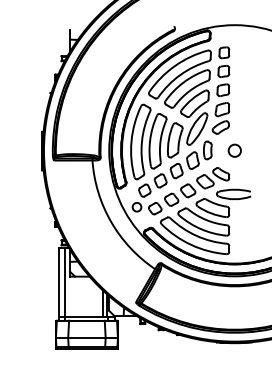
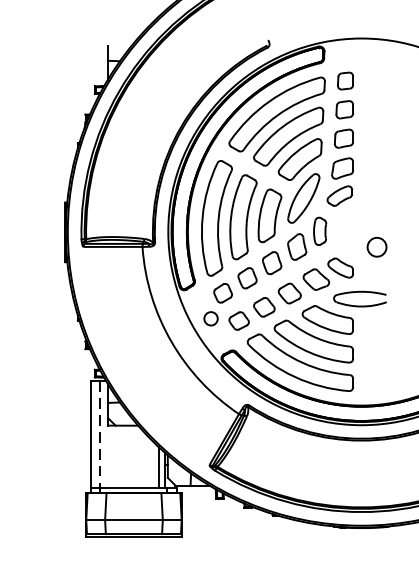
circle: (234, 150) -> (376, 246), moved
line: (65, 282) -> (100, 434), solid -> dashed

